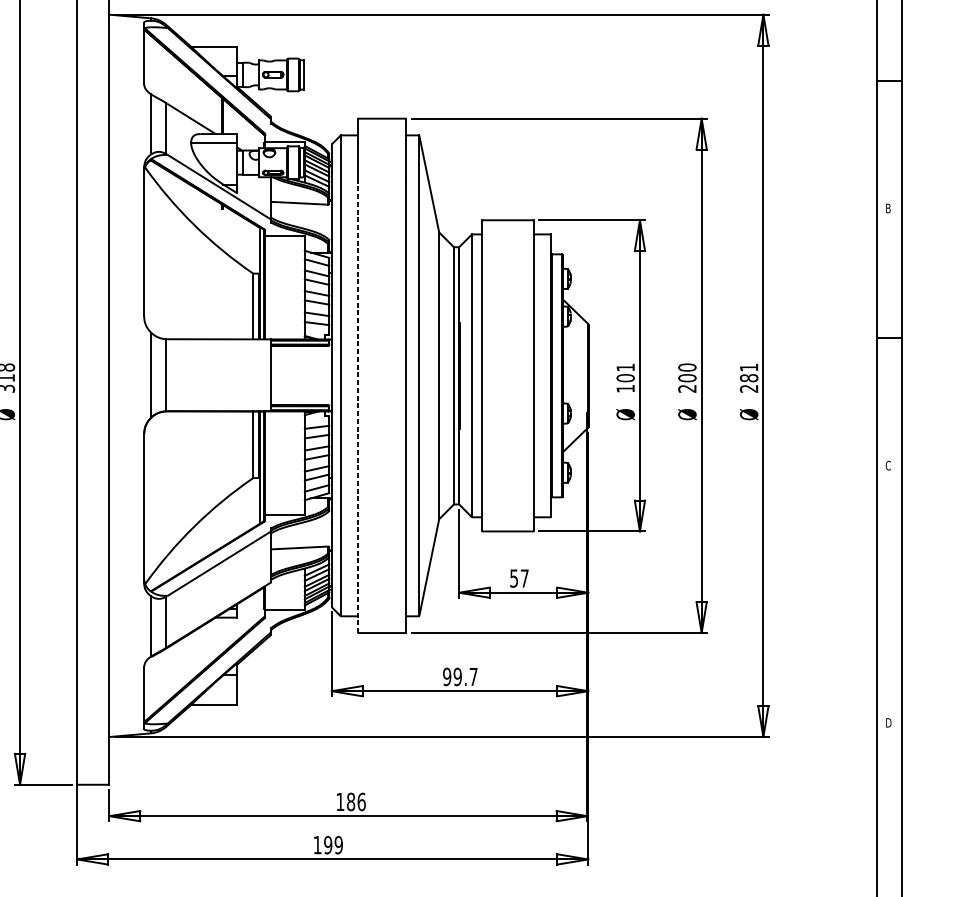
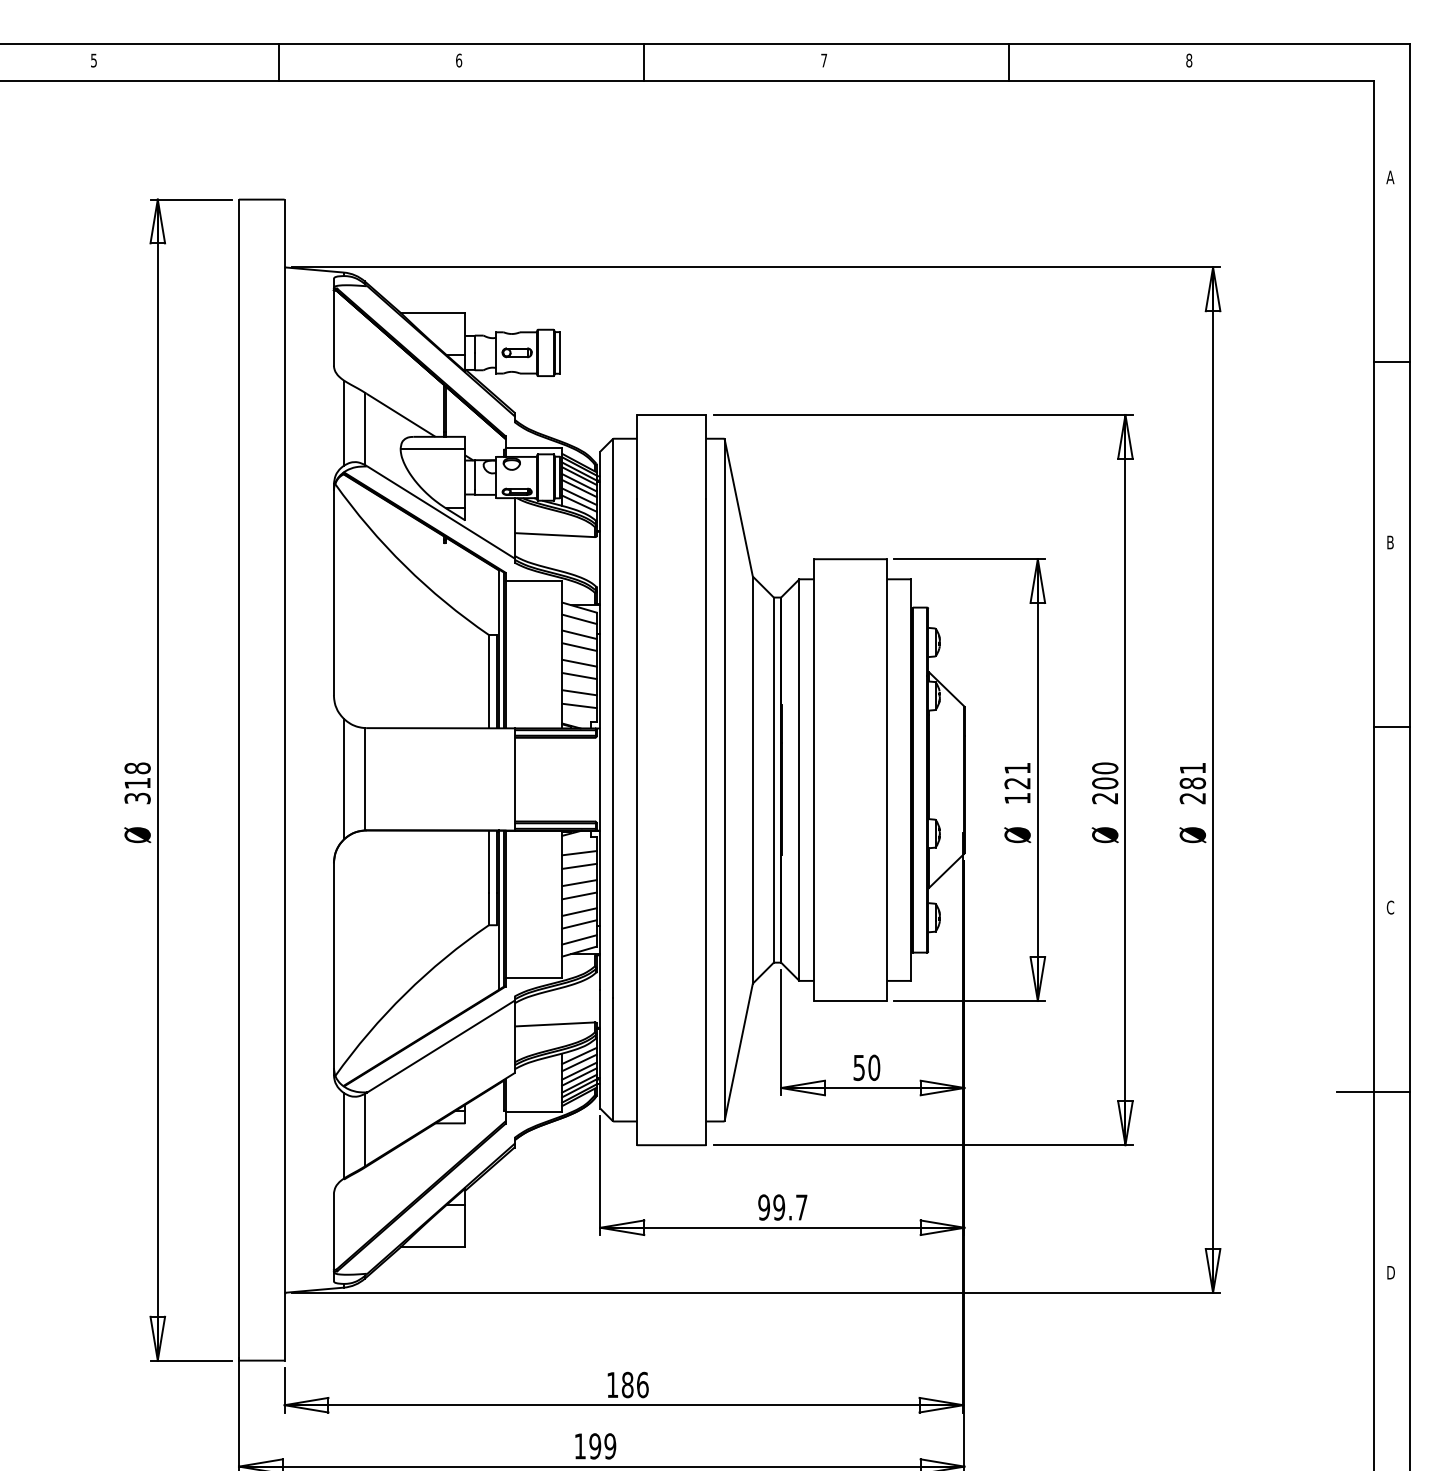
text: (625, 378) -> (1017, 783), 101 -> 121
line: (357, 405) -> (636, 822), dashed -> solid
text: (524, 578) -> (874, 1067), 57 -> 50
line: (876, 595) -> (1373, 1091), added

